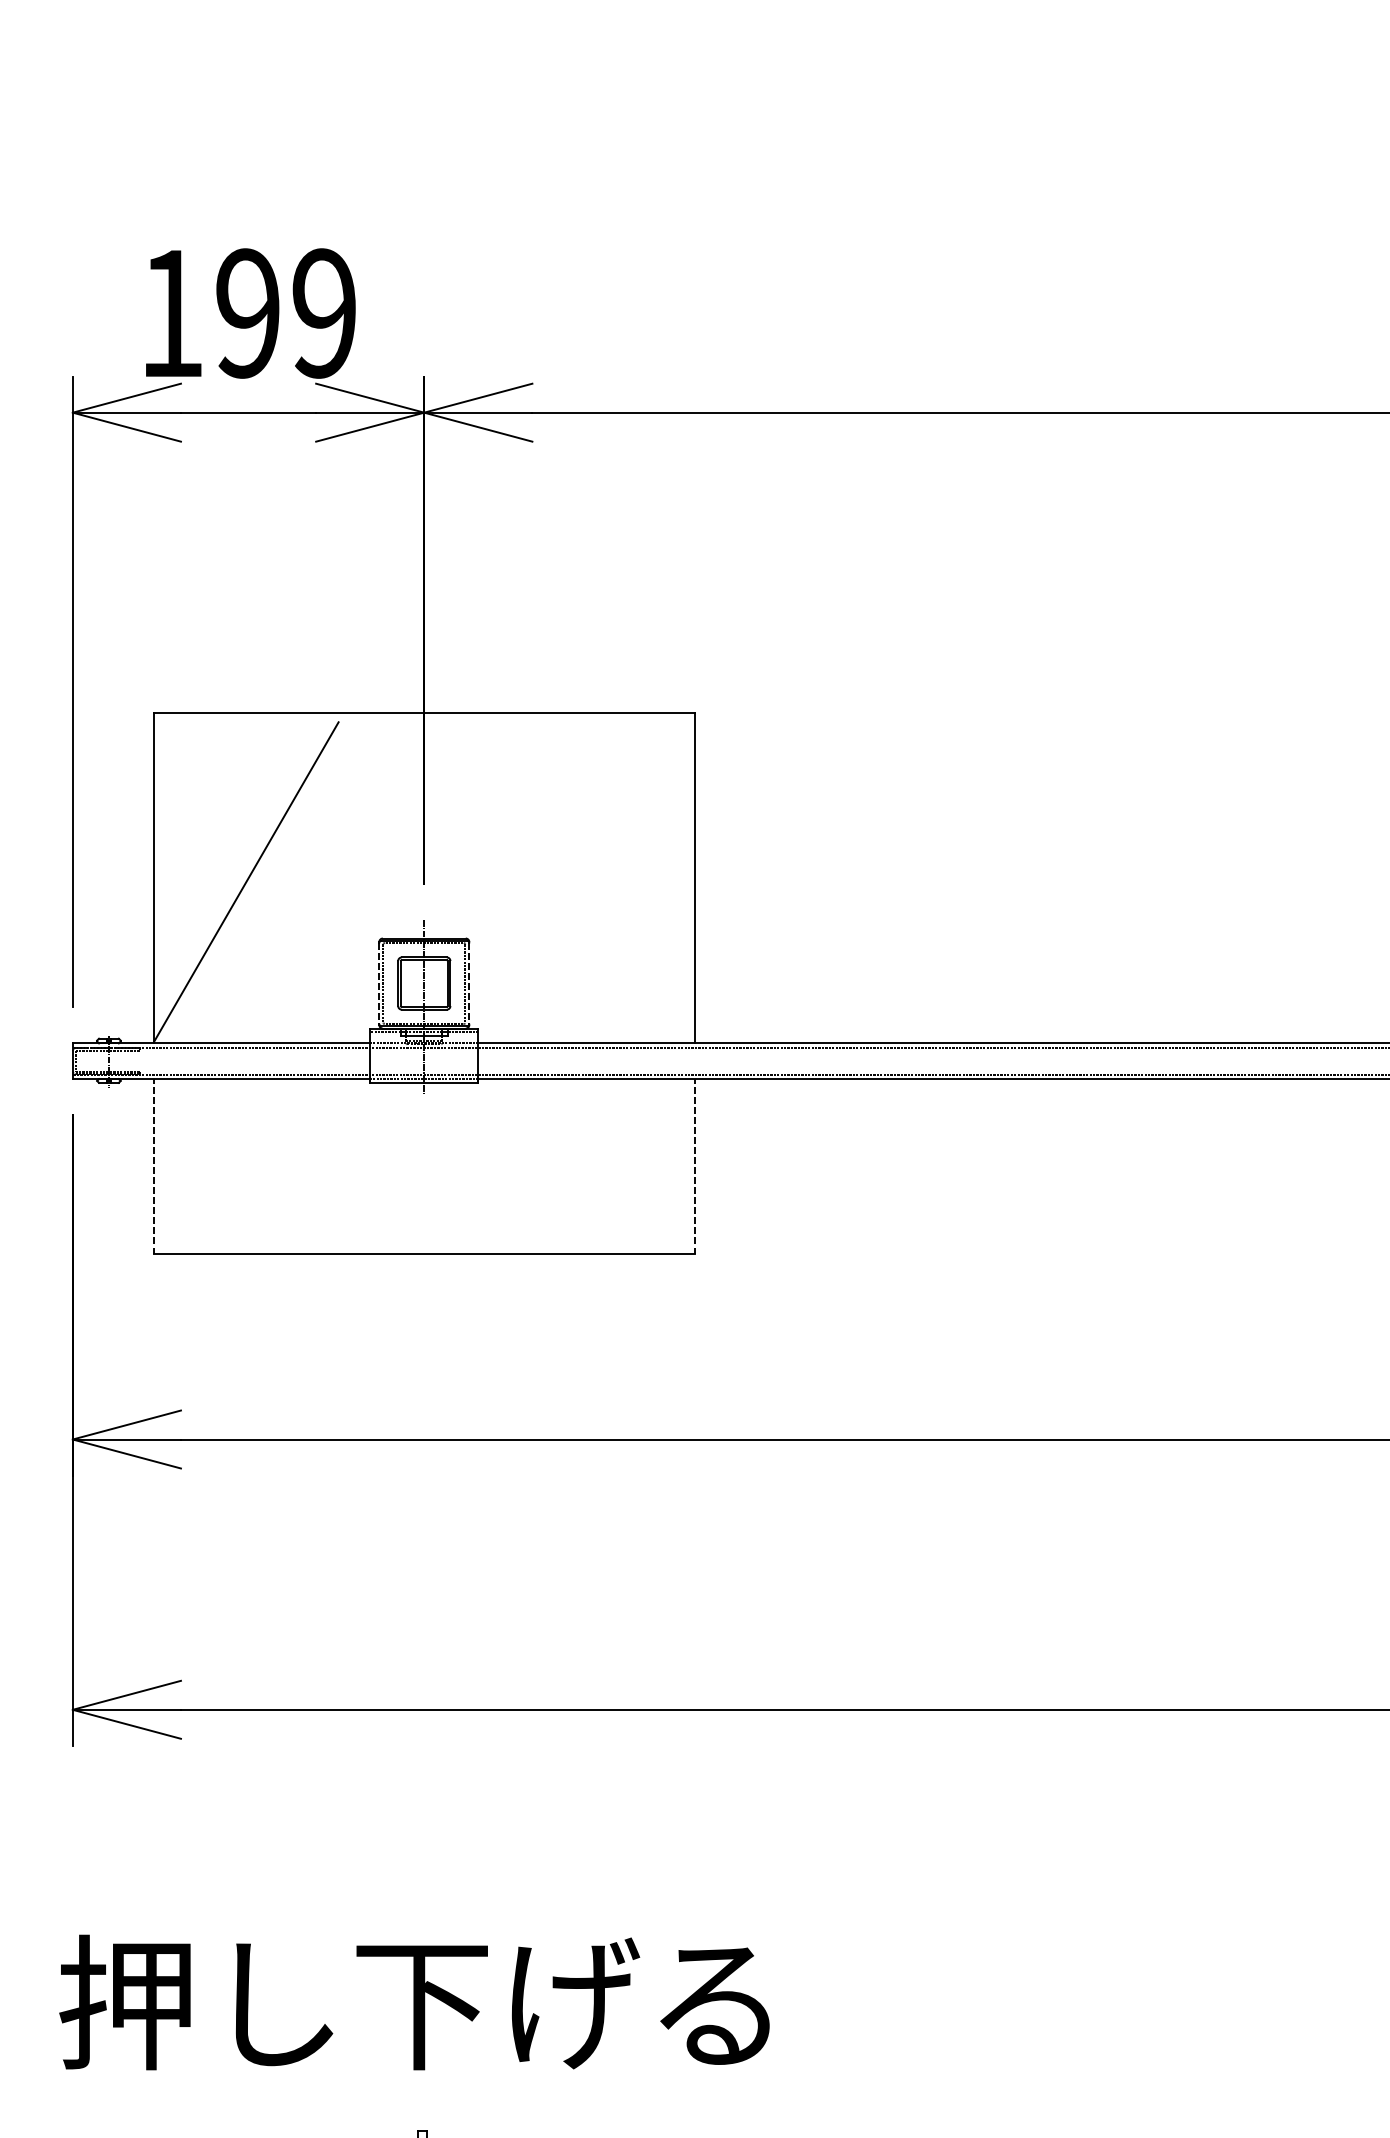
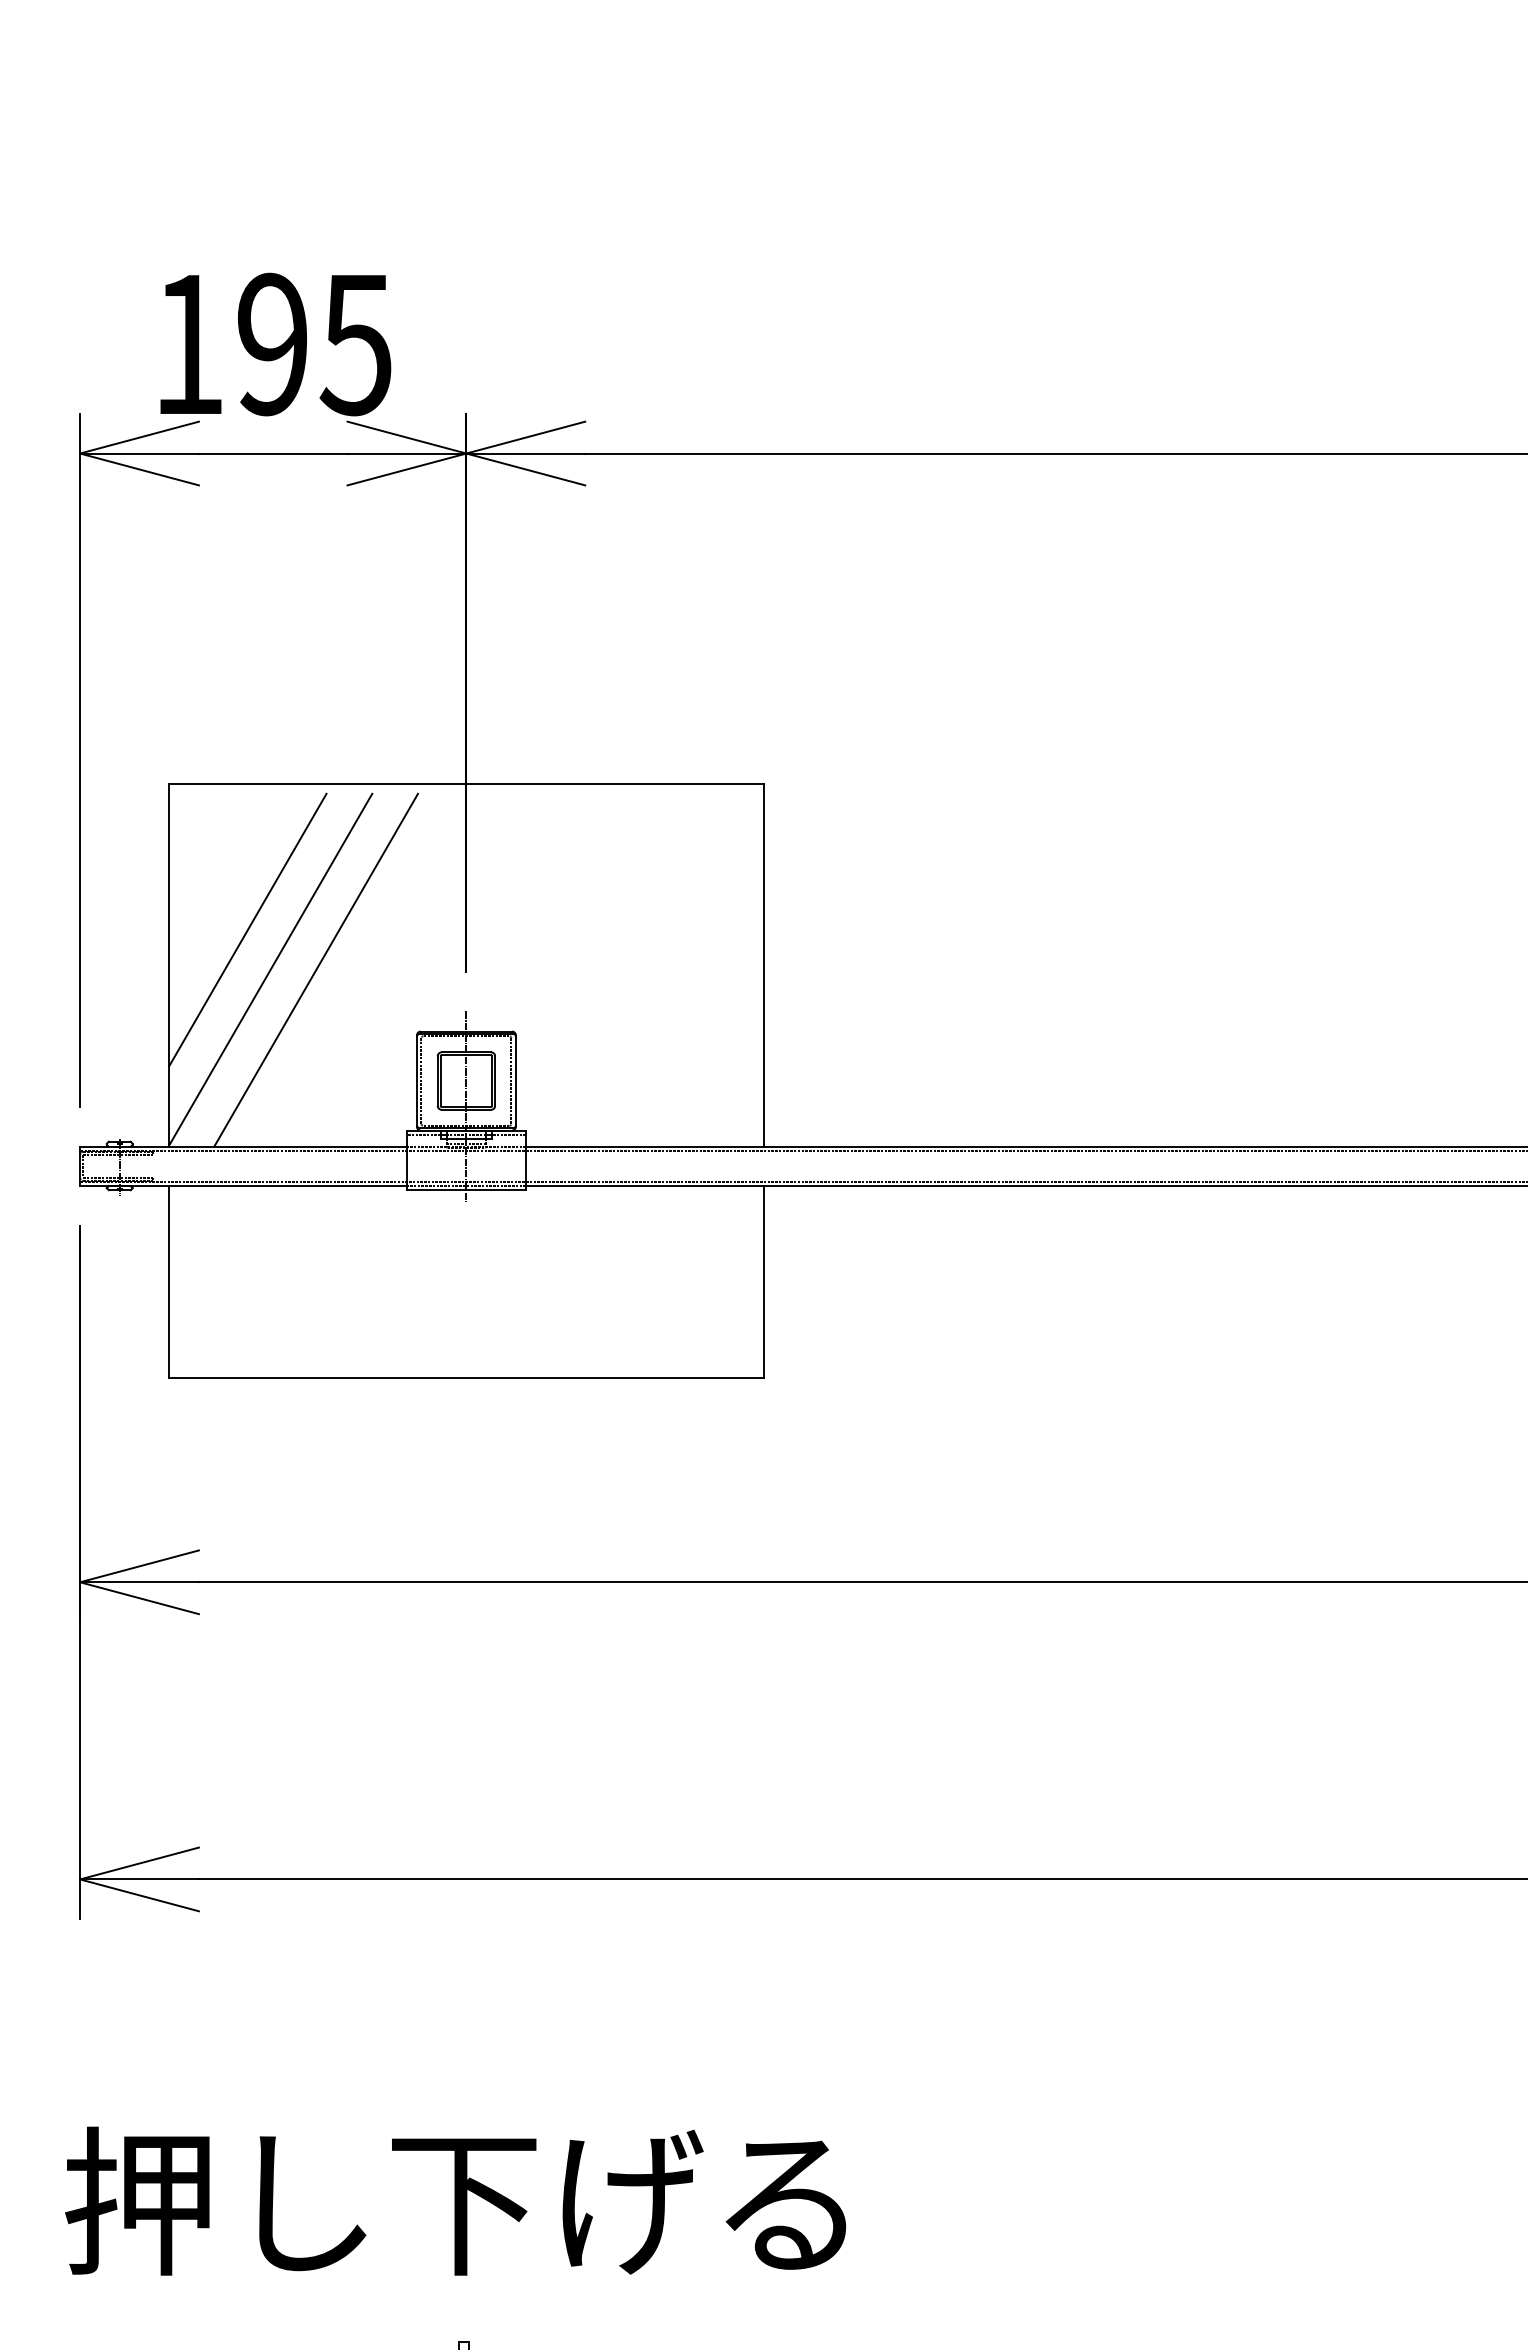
text: (323, 313) -> (355, 344), 199 -> 195
line: (225, 845) -> (247, 929), added
line: (286, 882) -> (315, 969), added
line: (378, 983) -> (416, 1081), dashed -> solid
line: (468, 983) -> (515, 1081), dashed -> solid
line: (154, 1165) -> (169, 1281), dashed -> solid
line: (694, 1165) -> (763, 1281), dashed -> solid

